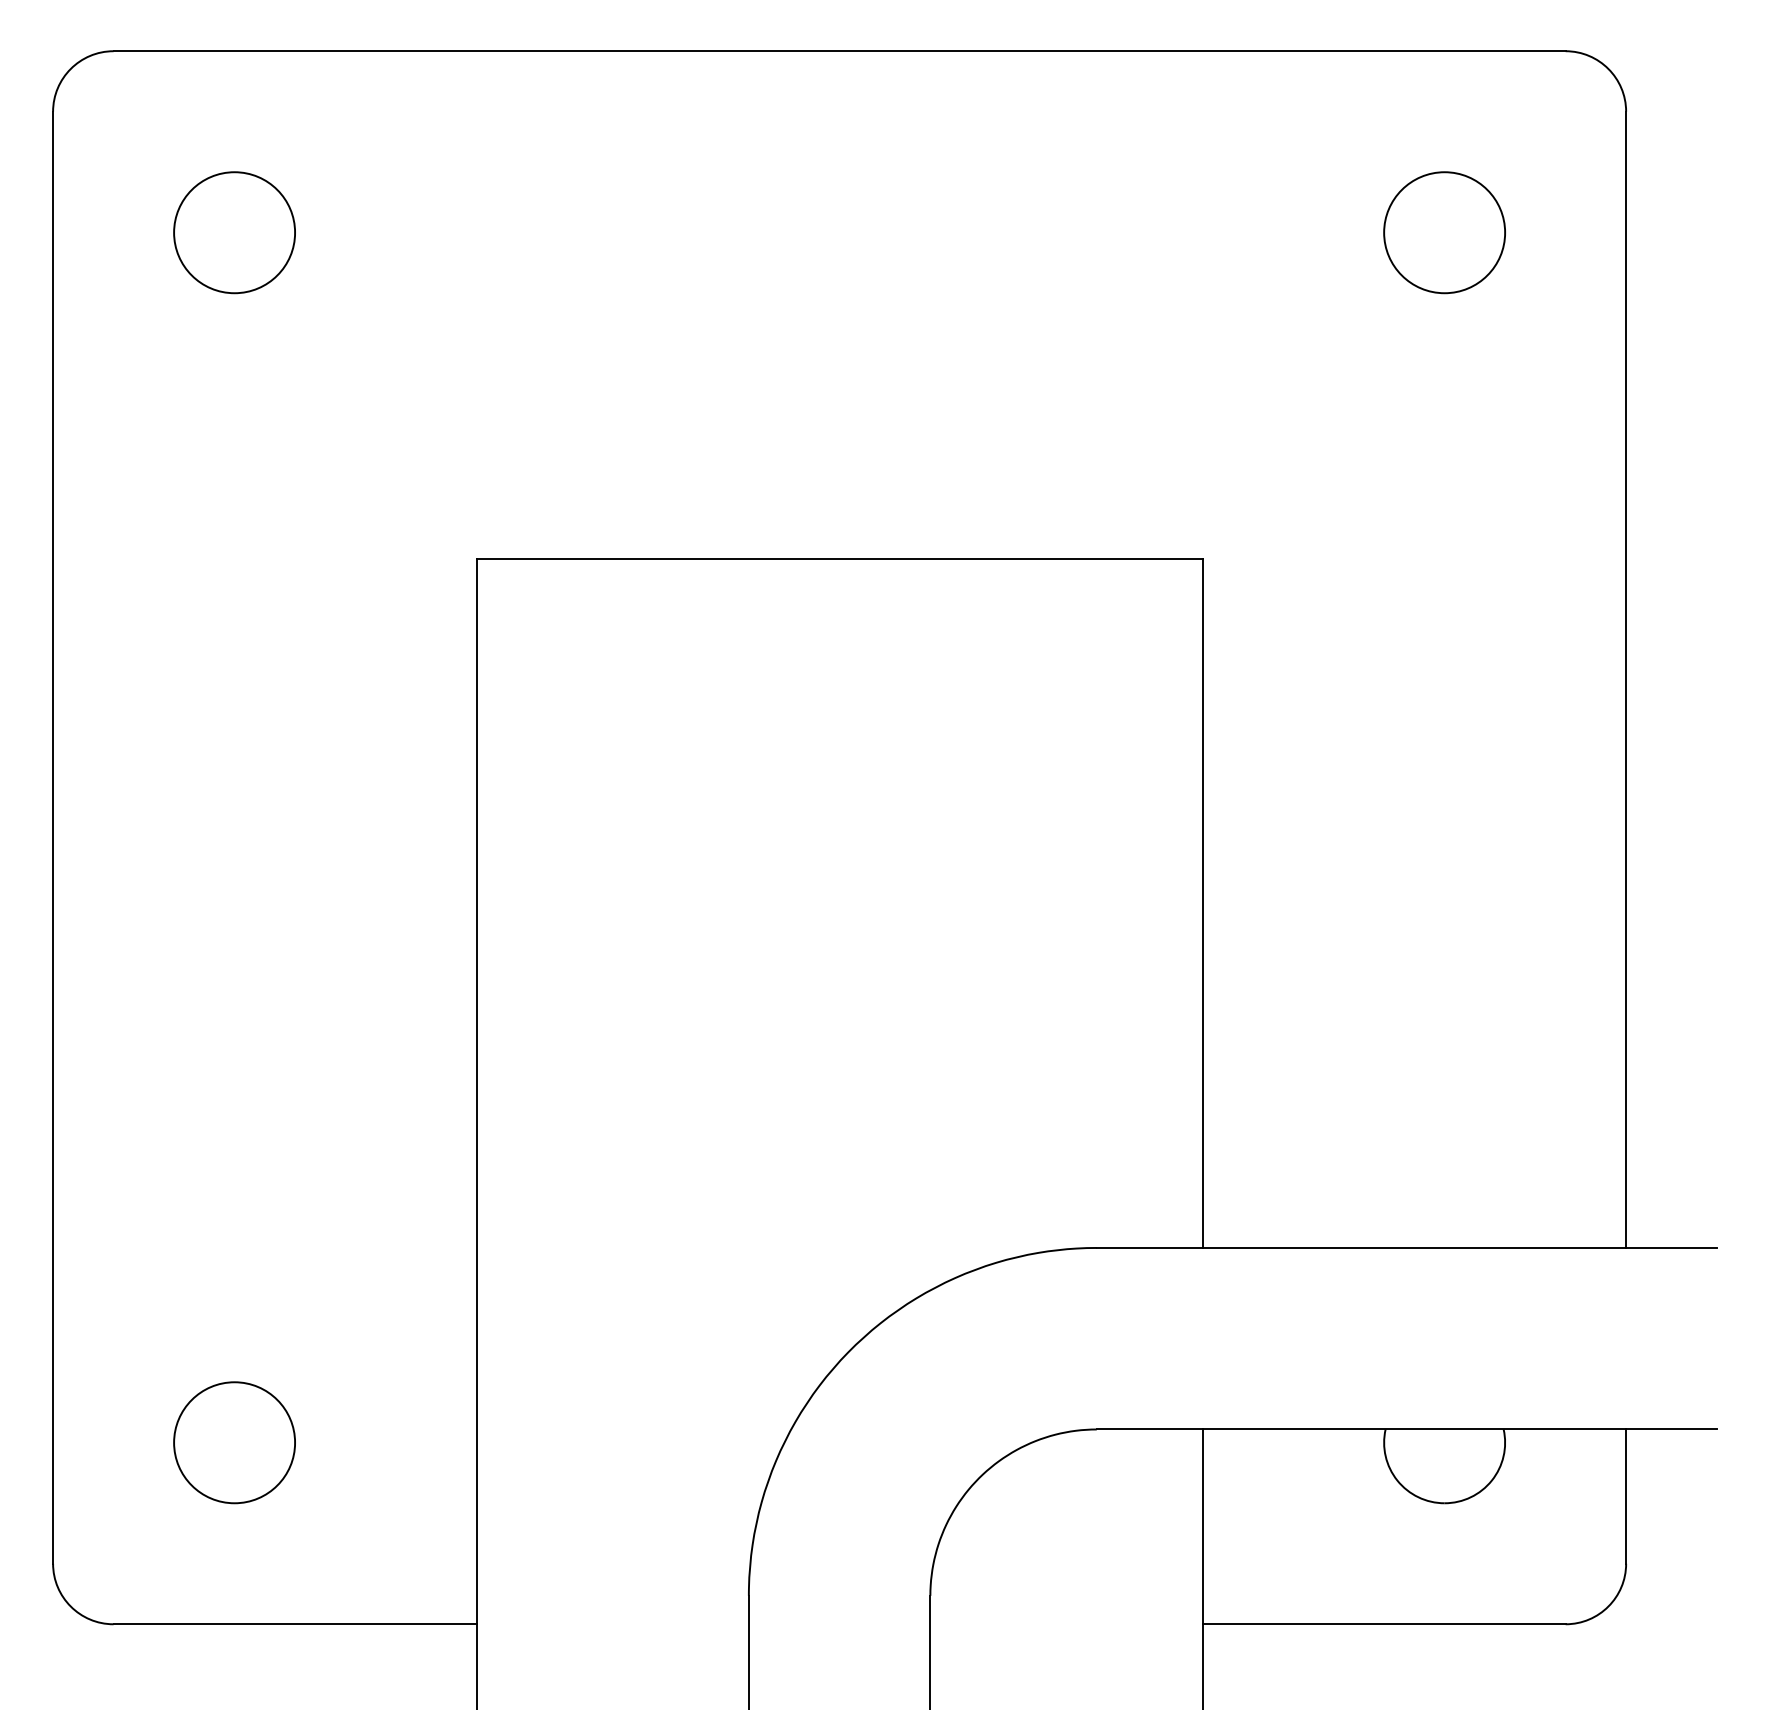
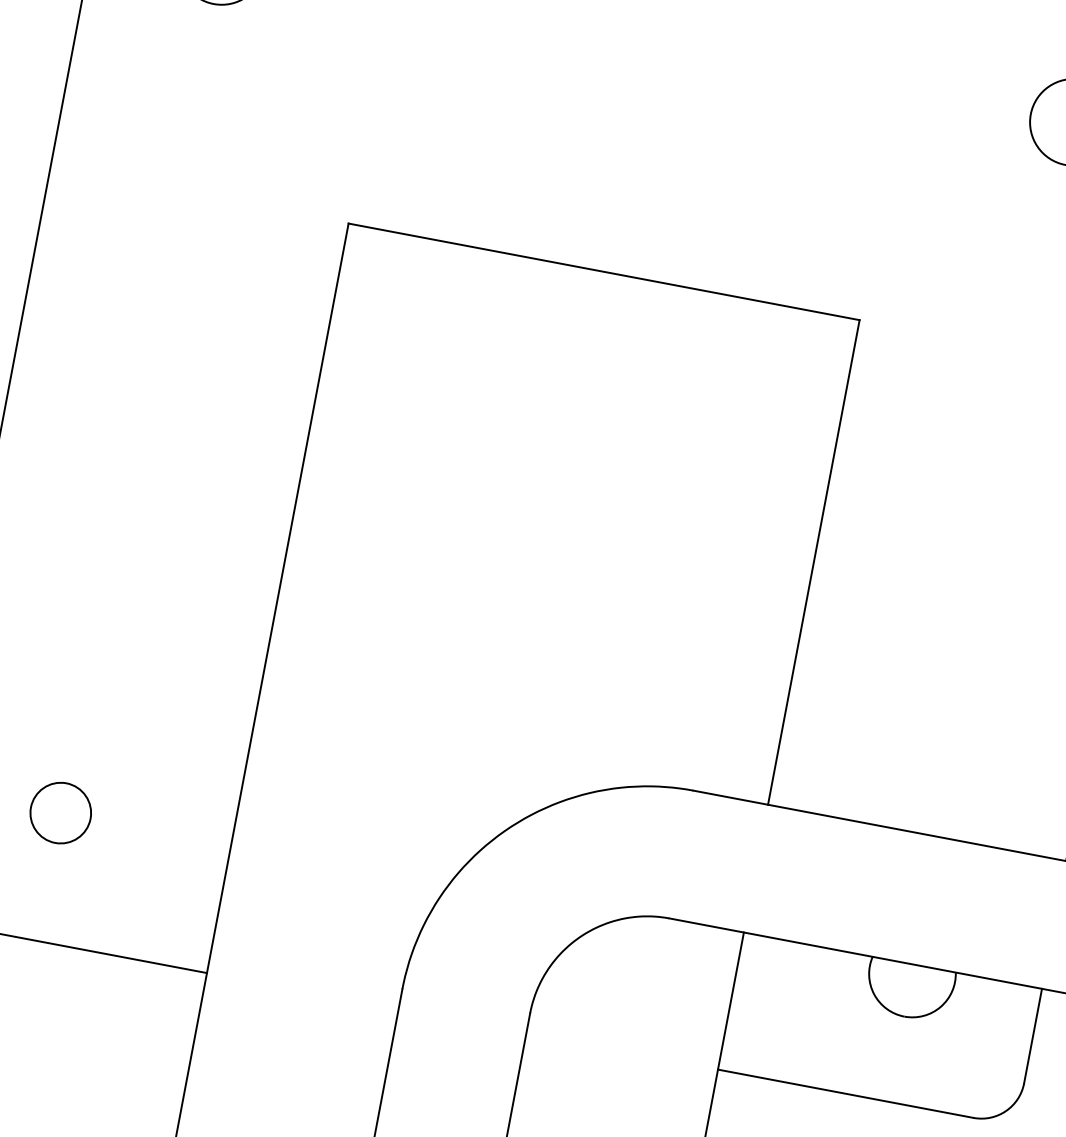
circle: (234, 1442) -> (60, 812), size x0.7

